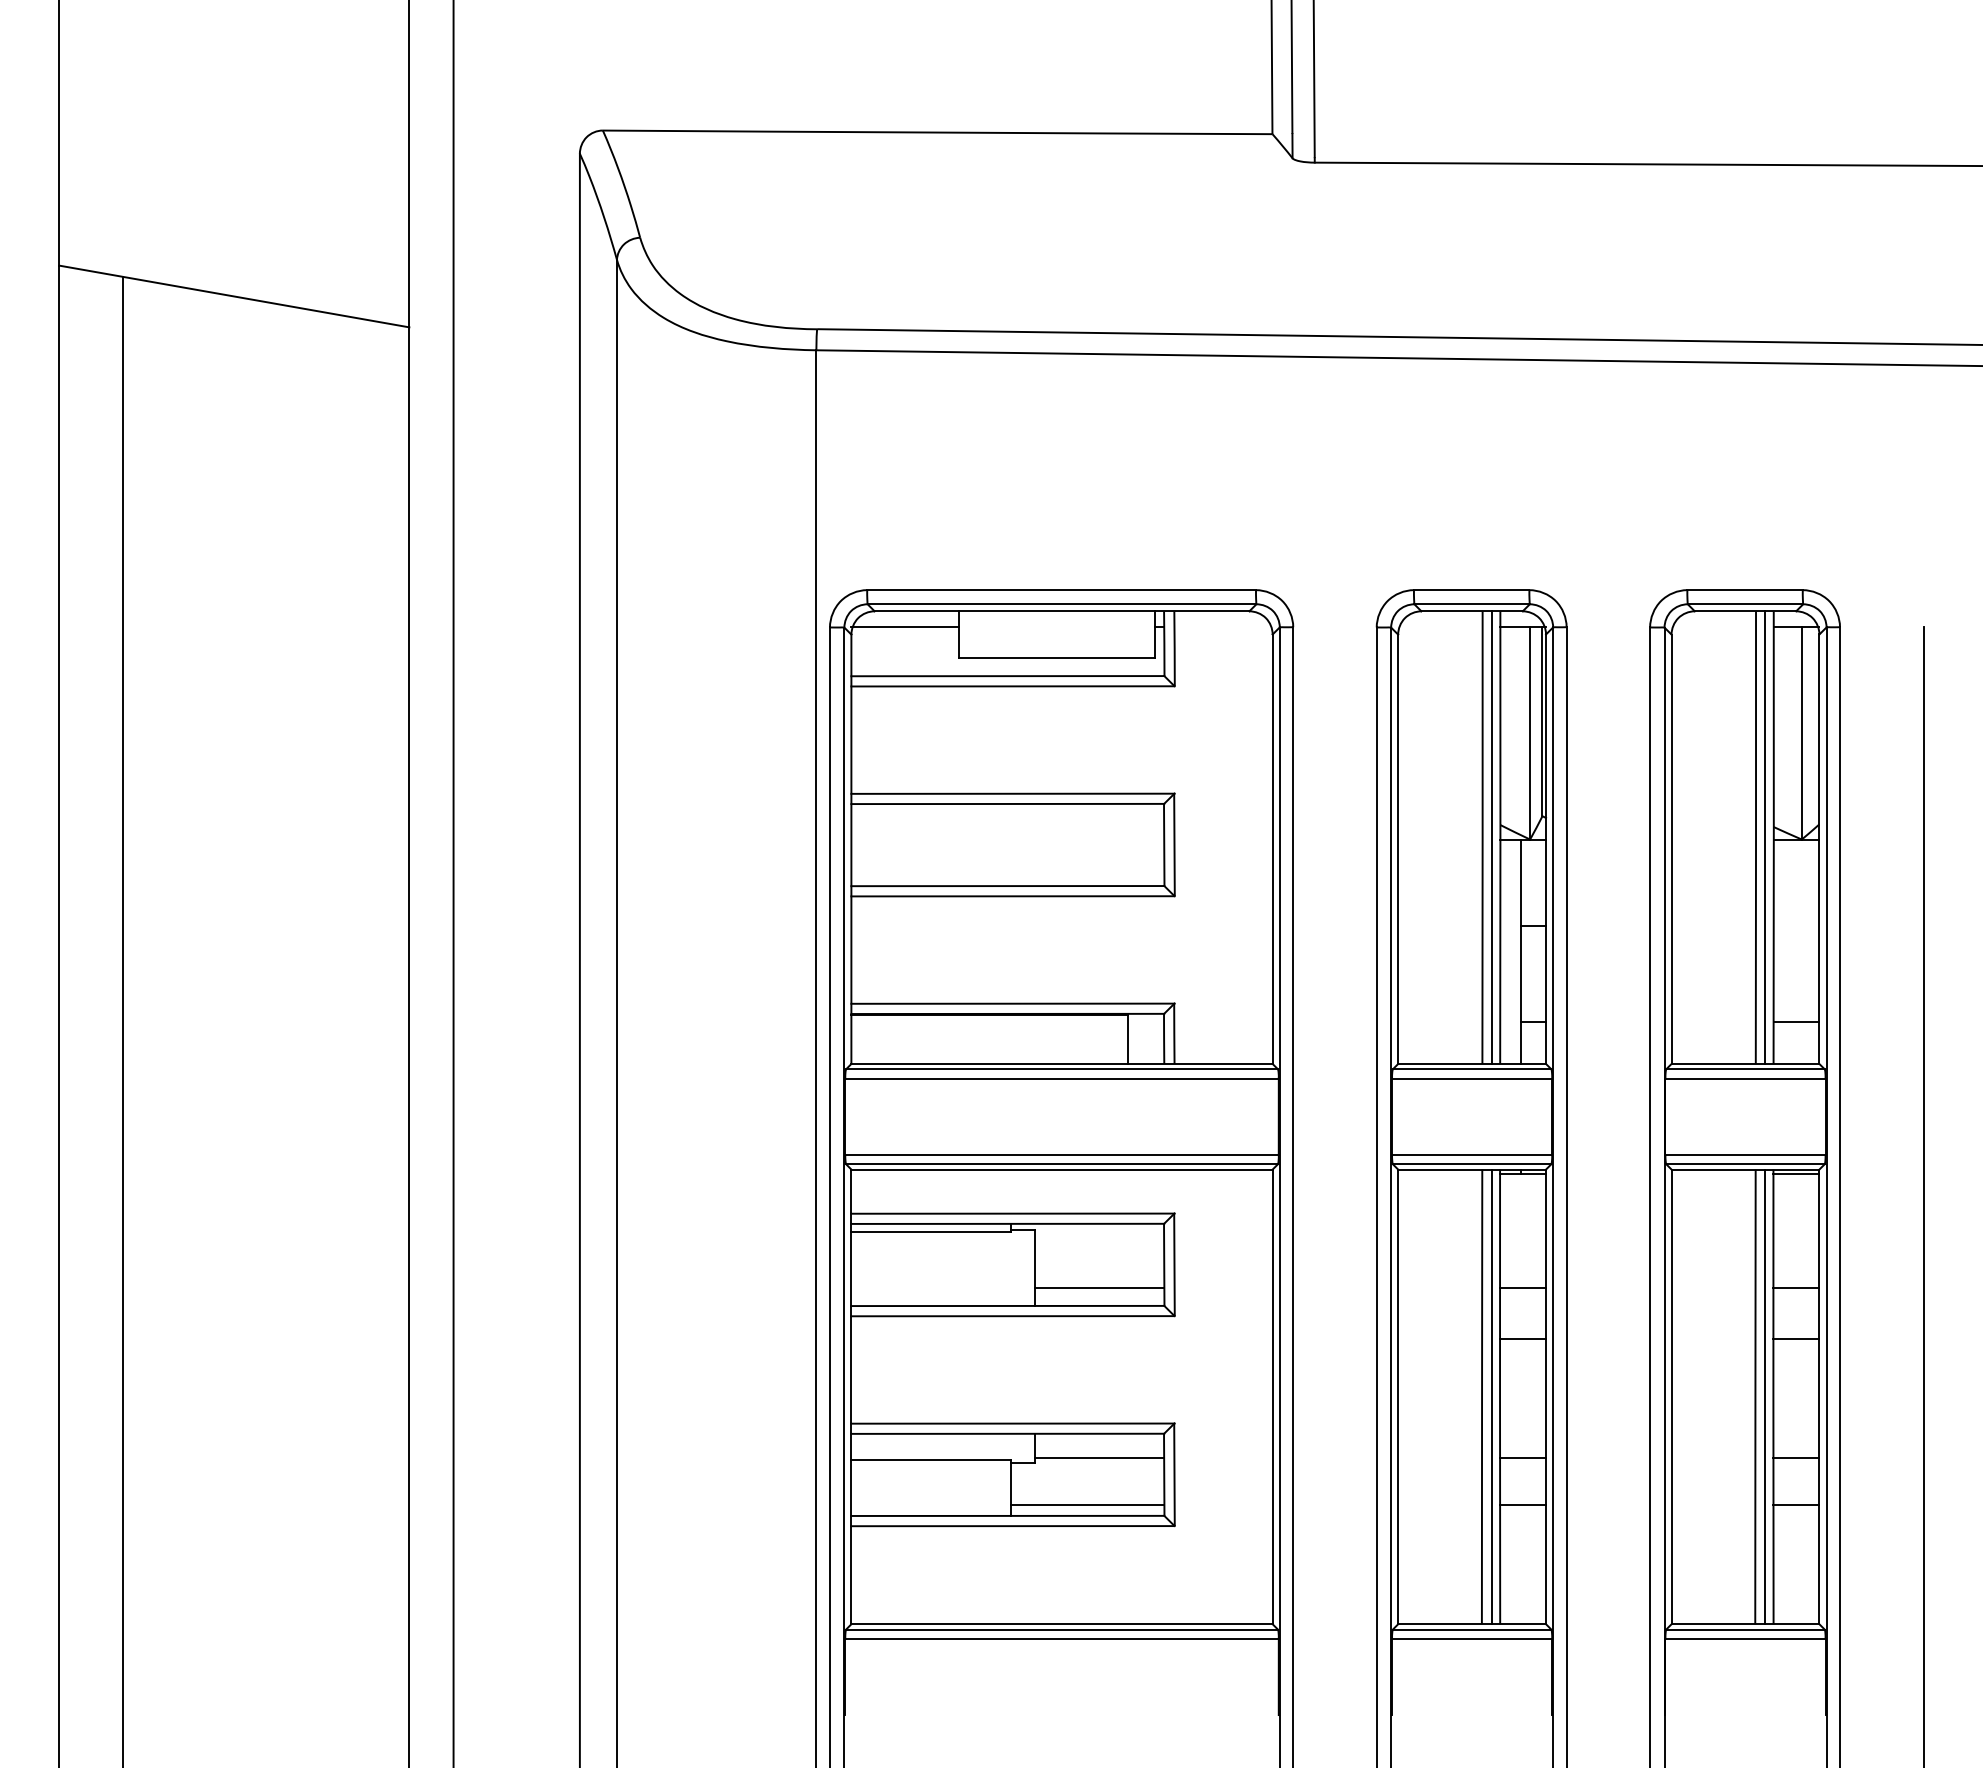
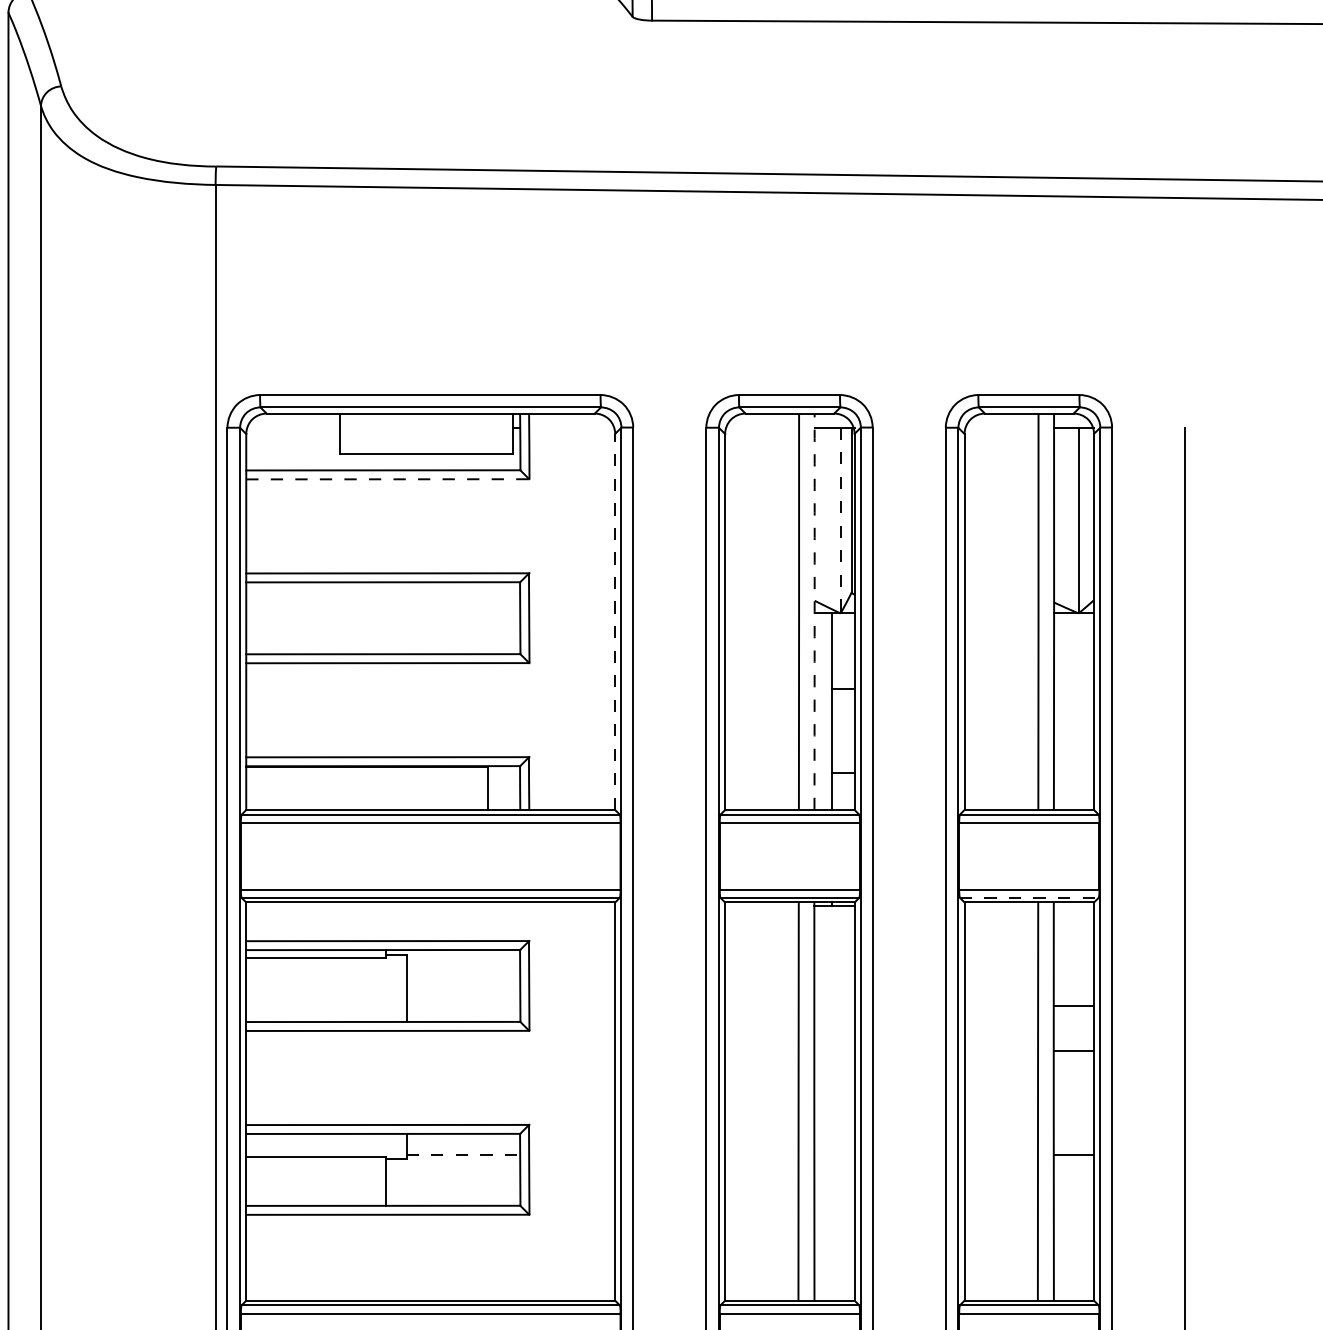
line: (904, 627) -> (292, 427), removed
line: (1012, 686) -> (387, 479), solid -> dashed
line: (1530, 733) -> (841, 520), solid -> dashed
line: (1492, 837) -> (807, 611), removed
arc: (1500, 837) -> (814, 611), solid -> dashed
line: (1765, 837) -> (1046, 611), removed
line: (1272, 849) -> (615, 622), solid -> dashed
line: (1796, 1021) -> (1073, 772), removed
line: (1746, 1164) -> (1030, 898), solid -> dashed
line: (1796, 1173) -> (1073, 905), removed
line: (1099, 1287) -> (463, 1005), removed
line: (1523, 1287) -> (834, 1005), removed
line: (1523, 1339) -> (834, 1051), removed
line: (1492, 1396) -> (807, 1101), removed
line: (1765, 1396) -> (1046, 1101), removed
line: (1099, 1458) -> (463, 1155), solid -> dashed
line: (1523, 1458) -> (834, 1155), removed
line: (1087, 1504) -> (453, 1195), removed
line: (1523, 1504) -> (834, 1195), removed
line: (1796, 1504) -> (1073, 1195), removed

